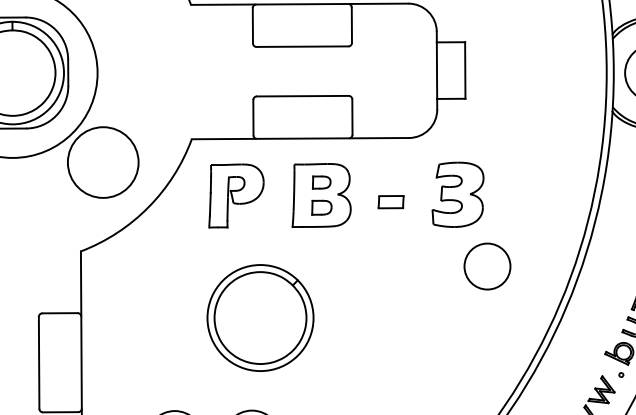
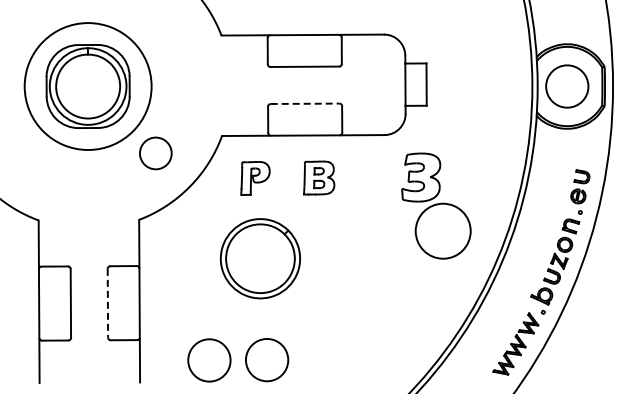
line: (303, 95) -> (305, 103), solid -> dashed
circle: (102, 162) -> (155, 153), size x0.6
part: (320, 194) -> (318, 177), size x0.7
part: (236, 196) -> (255, 178), size x0.7
part: (390, 201) -> (370, 182), removed
circle: (487, 266) -> (443, 231), size x1.6
part: (259, 317) -> (259, 258), moved
line: (38, 363) -> (107, 303), solid -> dashed

